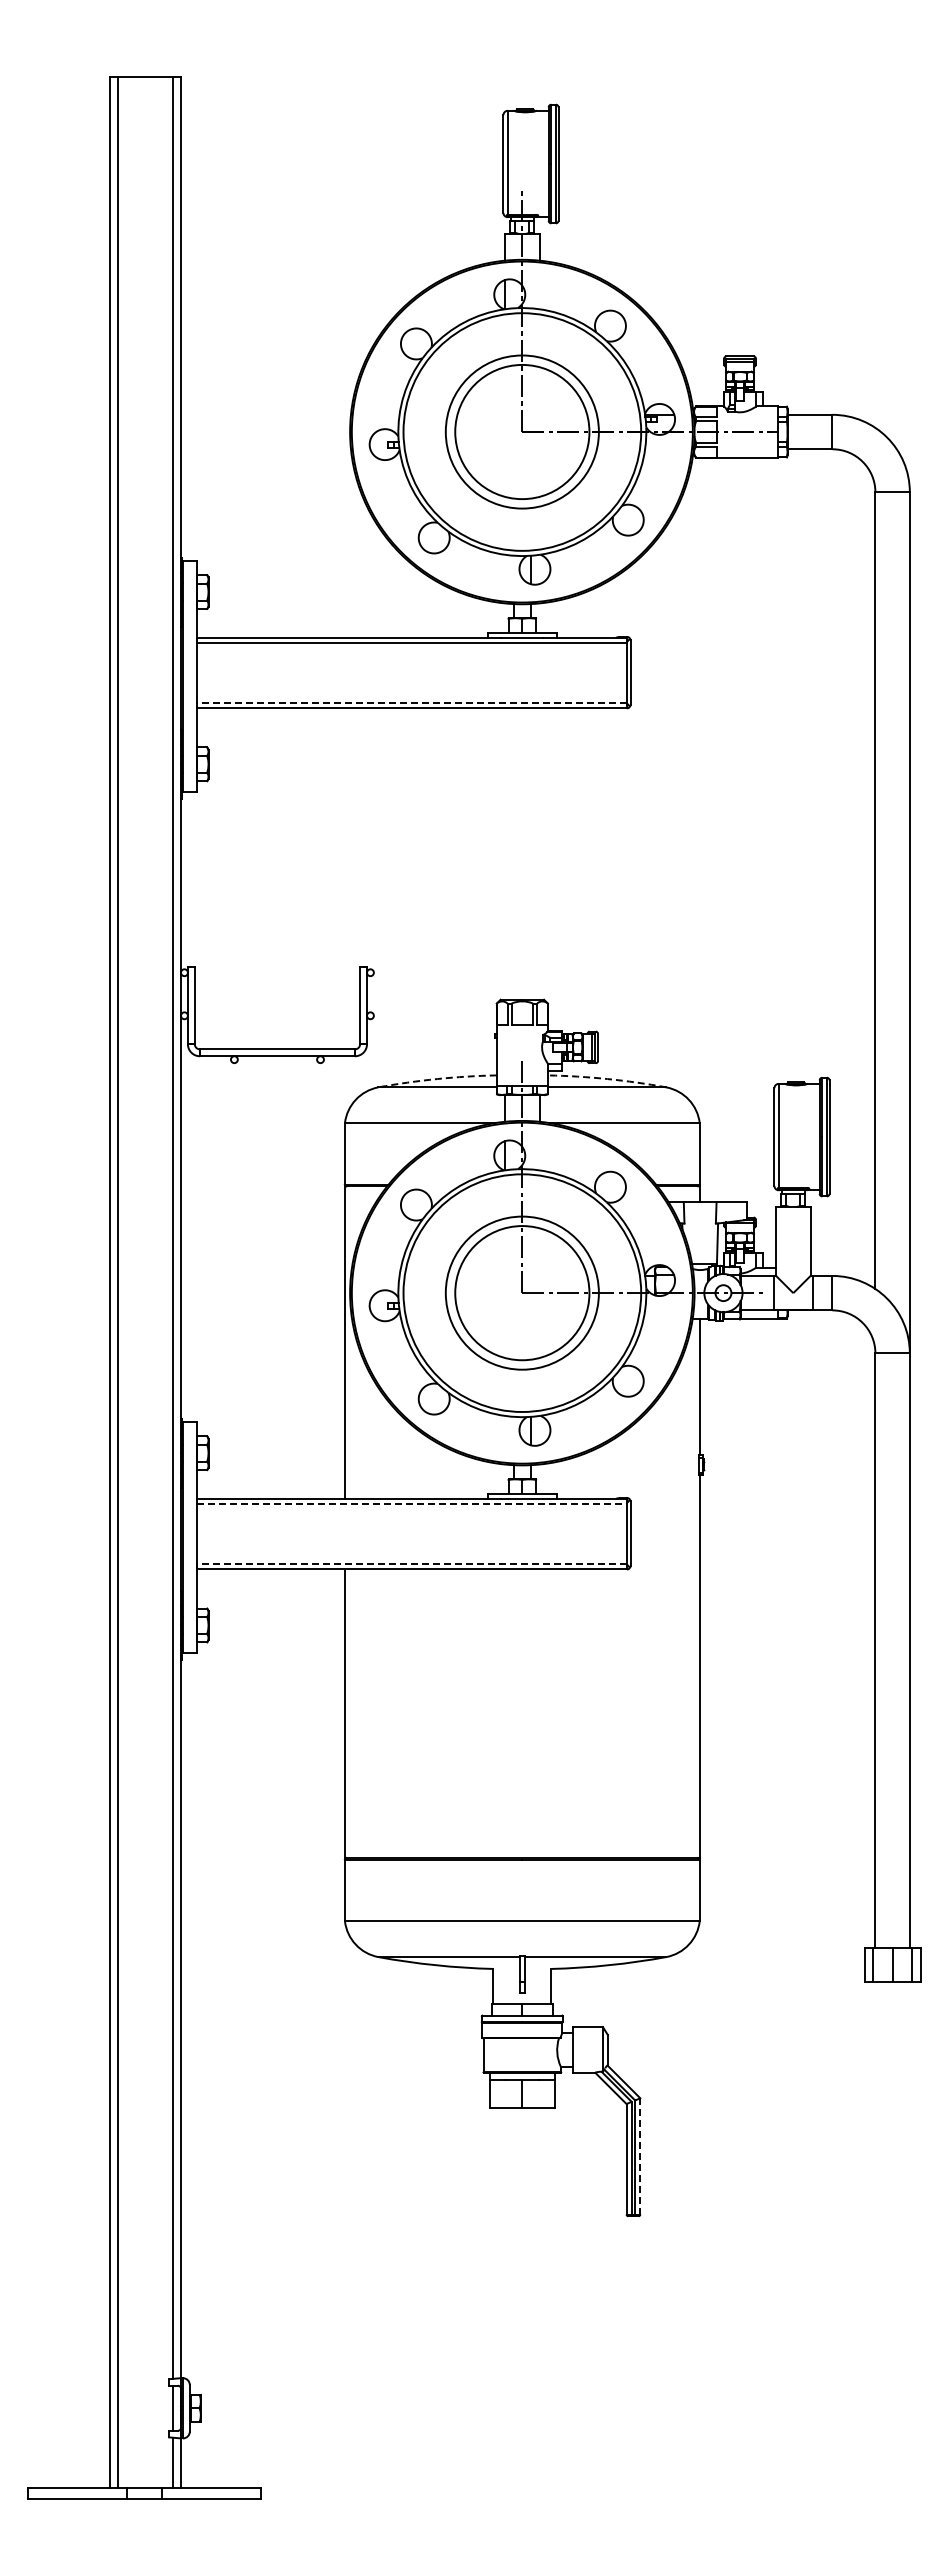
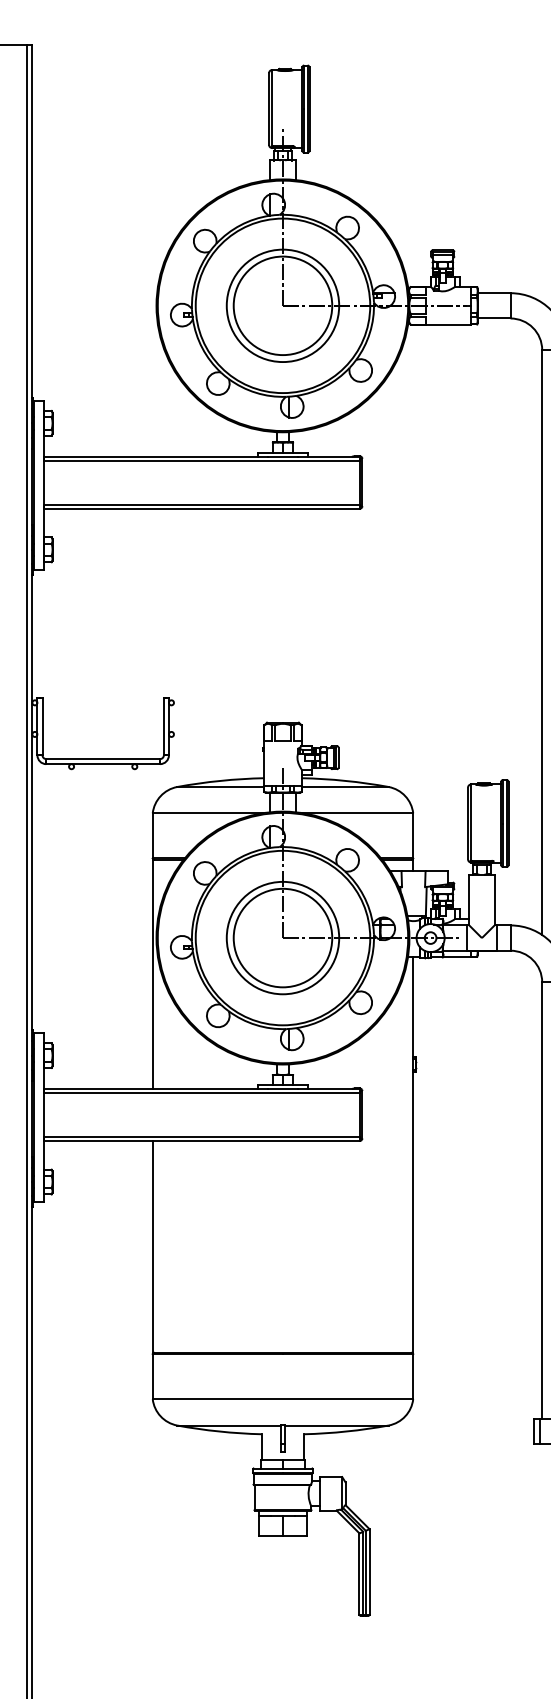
line: (411, 703) -> (201, 505), dashed -> solid
arc: (437, 1079) -> (220, 781), dashed -> solid
arc: (607, 1079) -> (345, 781), dashed -> solid
line: (412, 1504) -> (202, 1093), dashed -> solid
line: (411, 1564) -> (201, 1137), dashed -> solid
line: (640, 2155) -> (369, 1571), dashed -> solid

